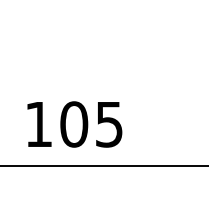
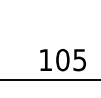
text: (73, 125) -> (62, 60), moved

